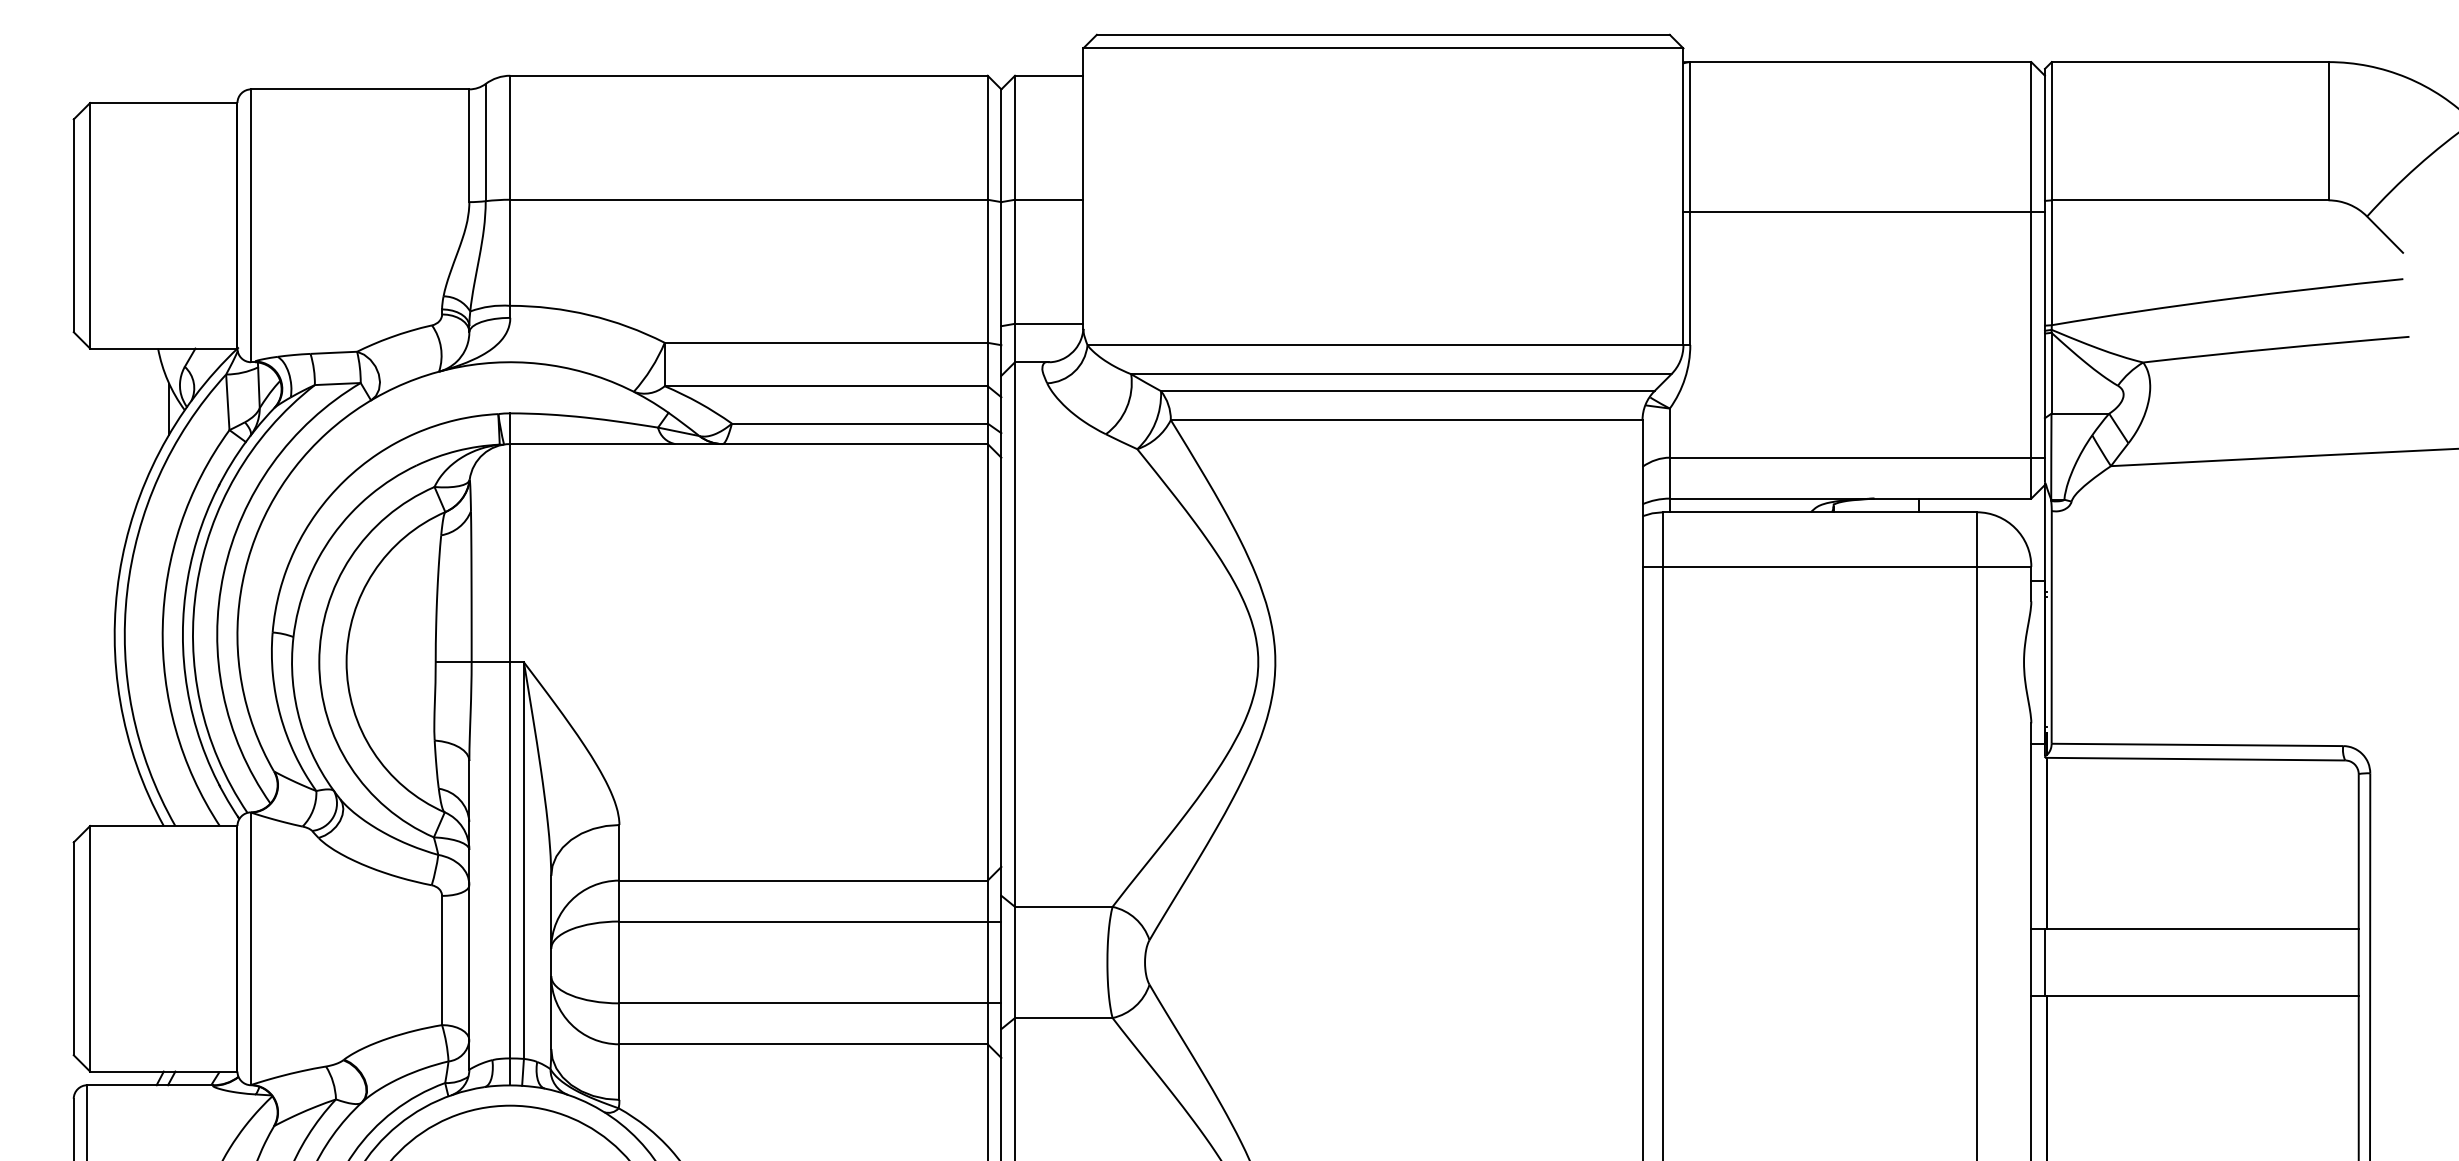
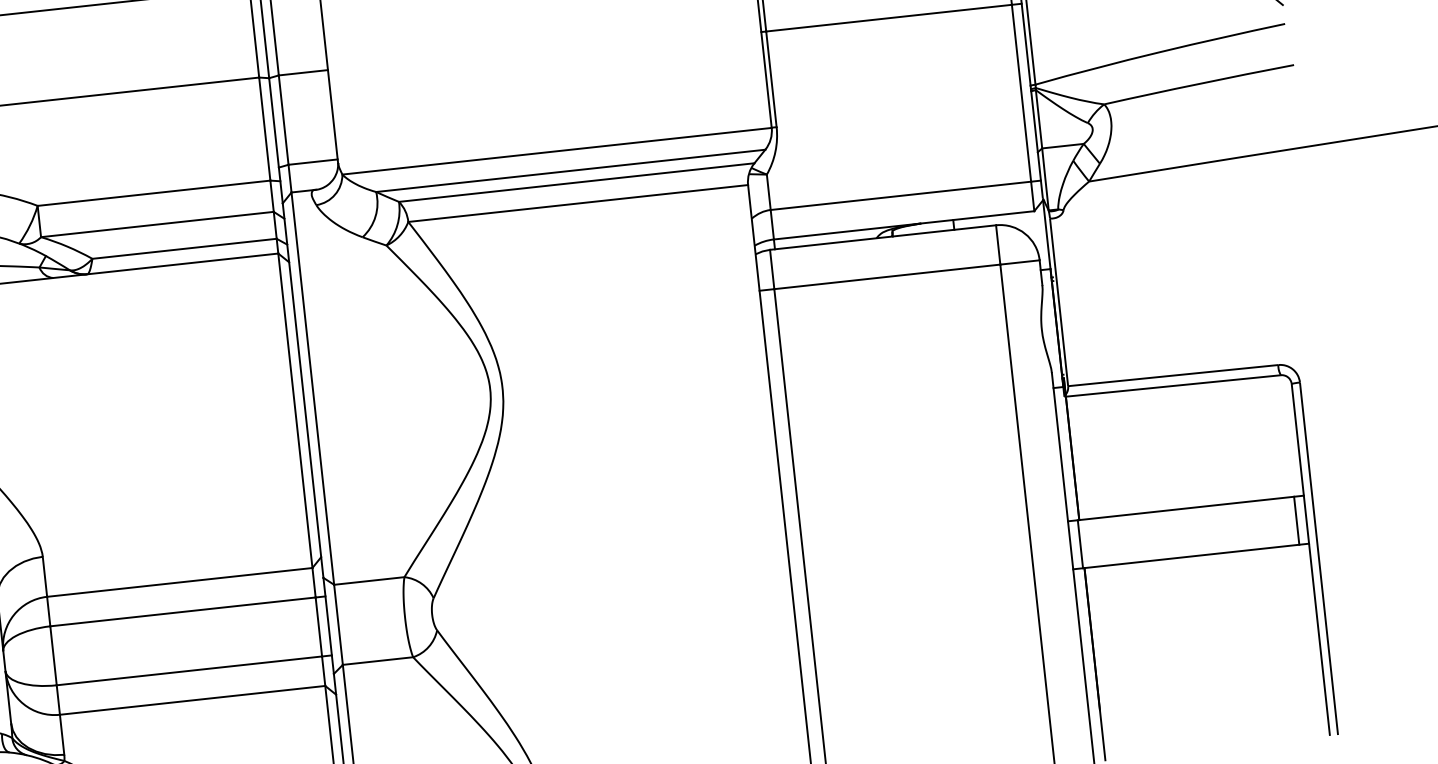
line: (2345, 962) -> (1296, 520), added

